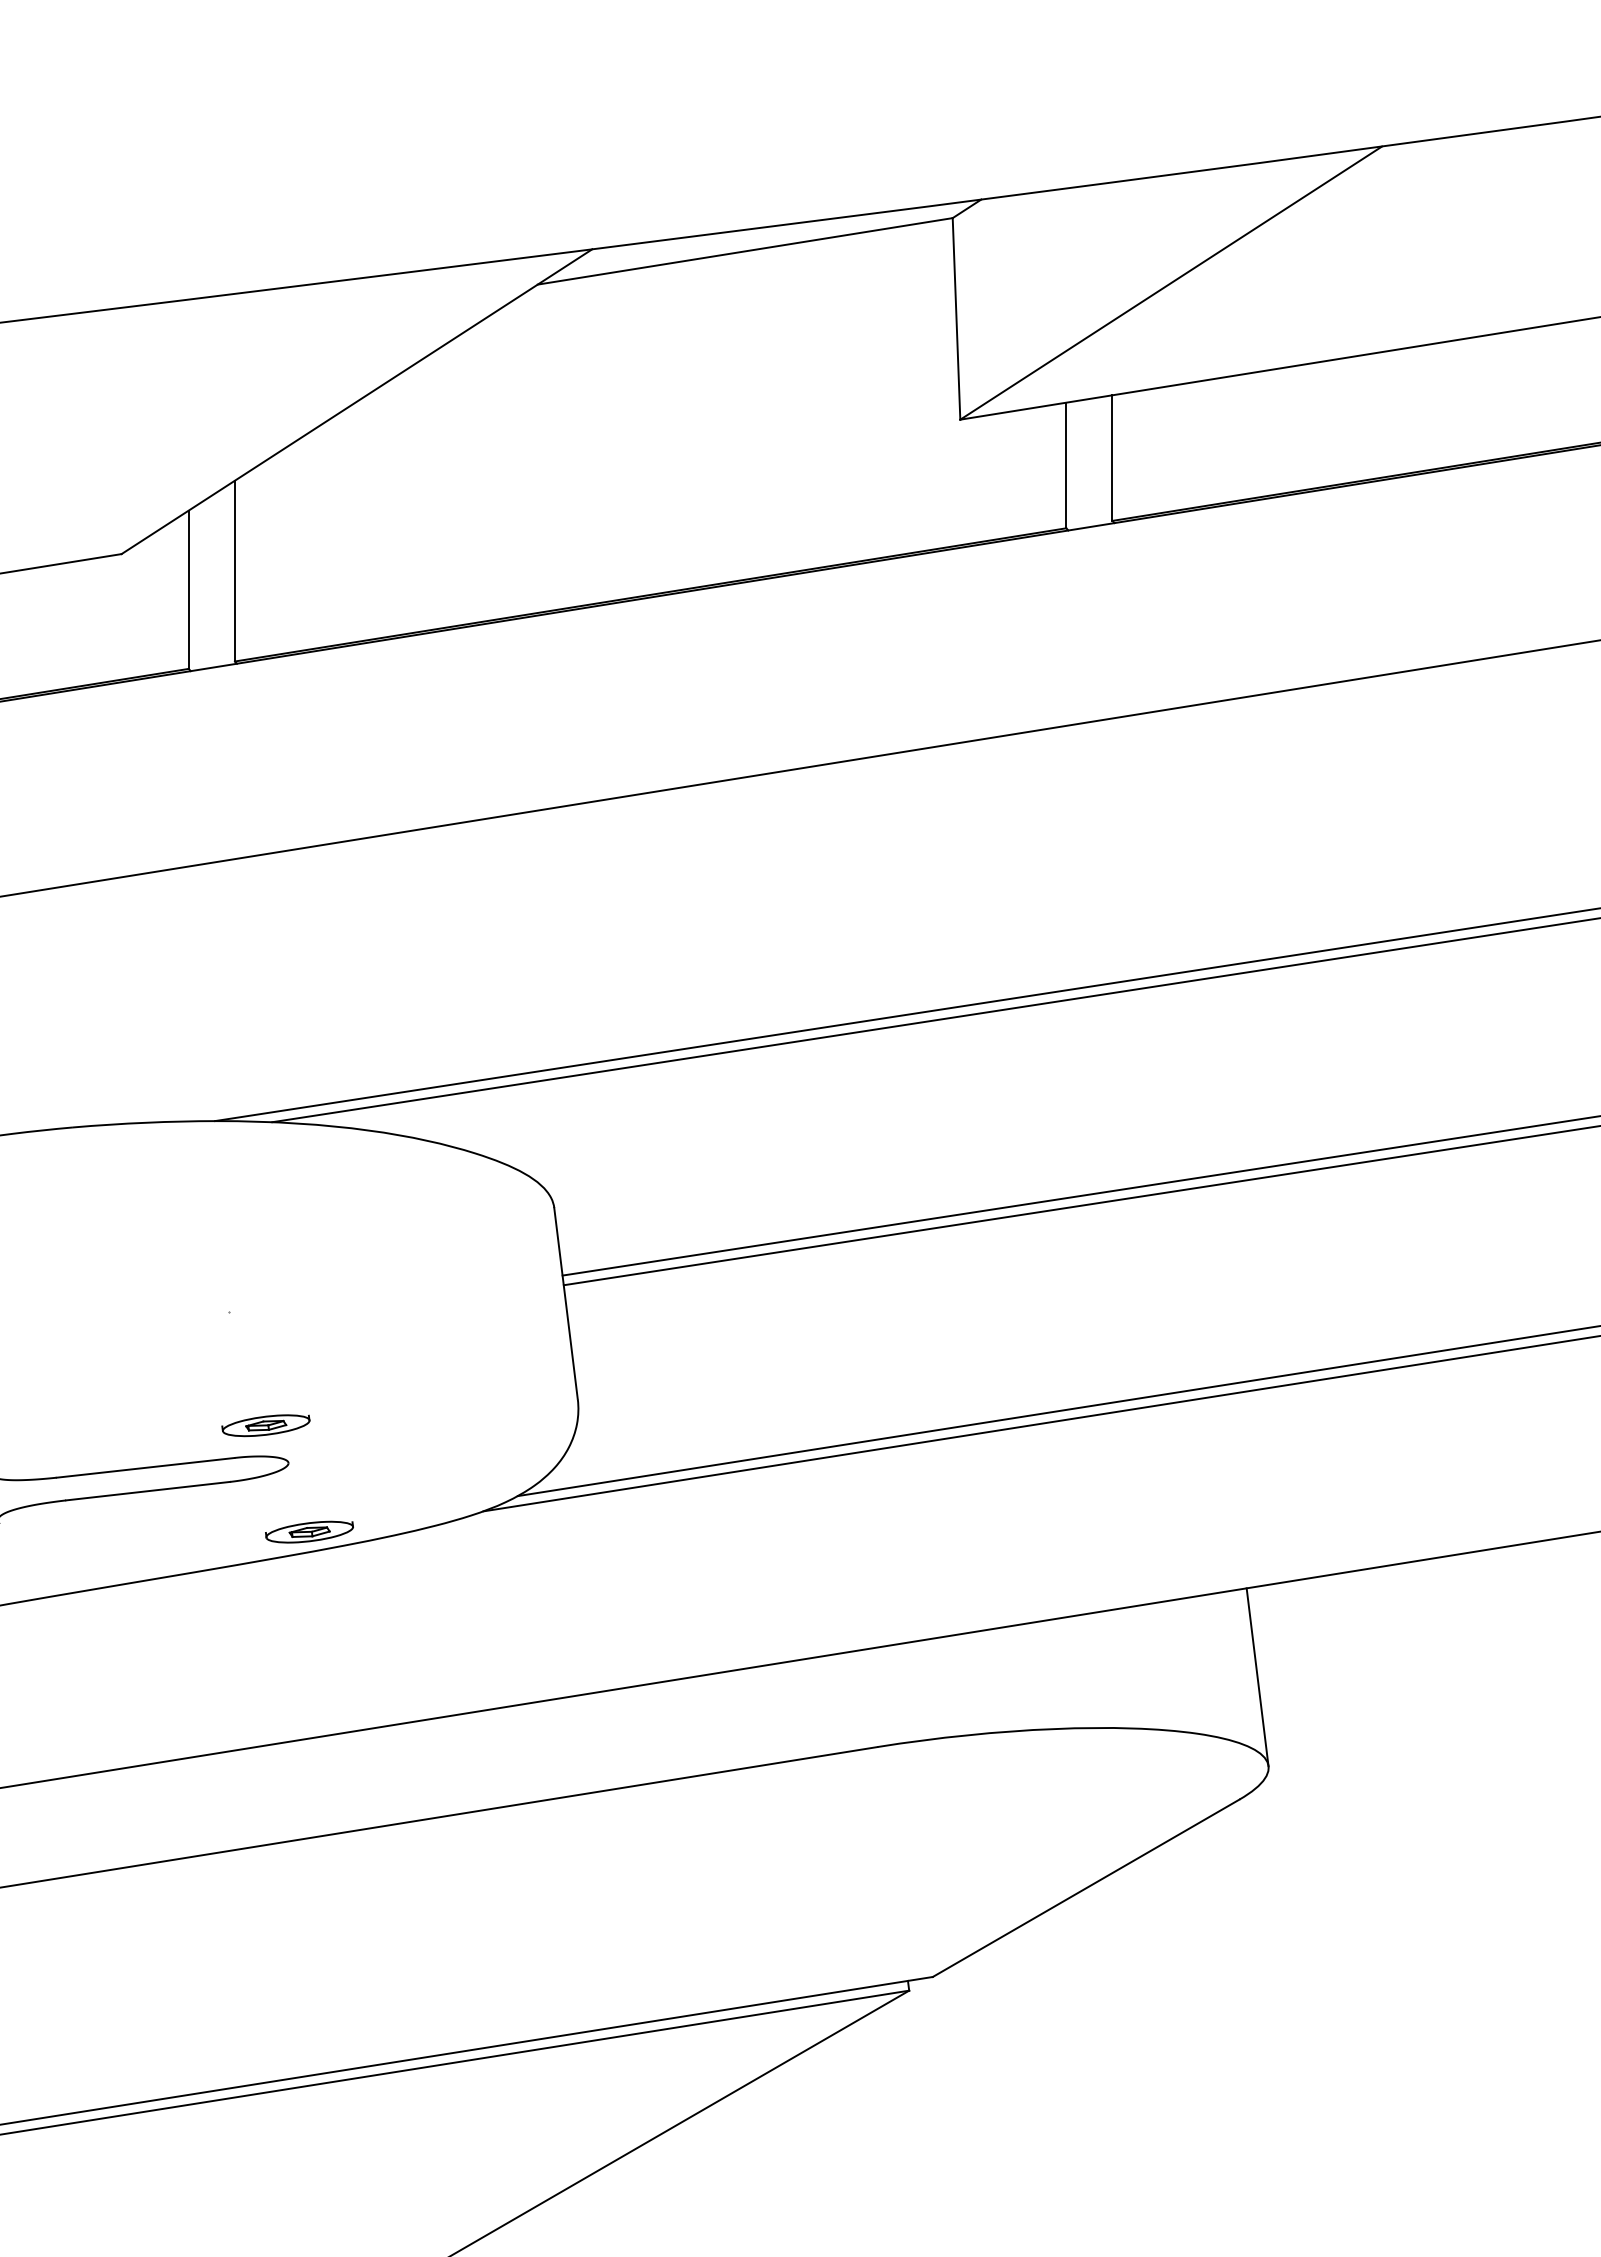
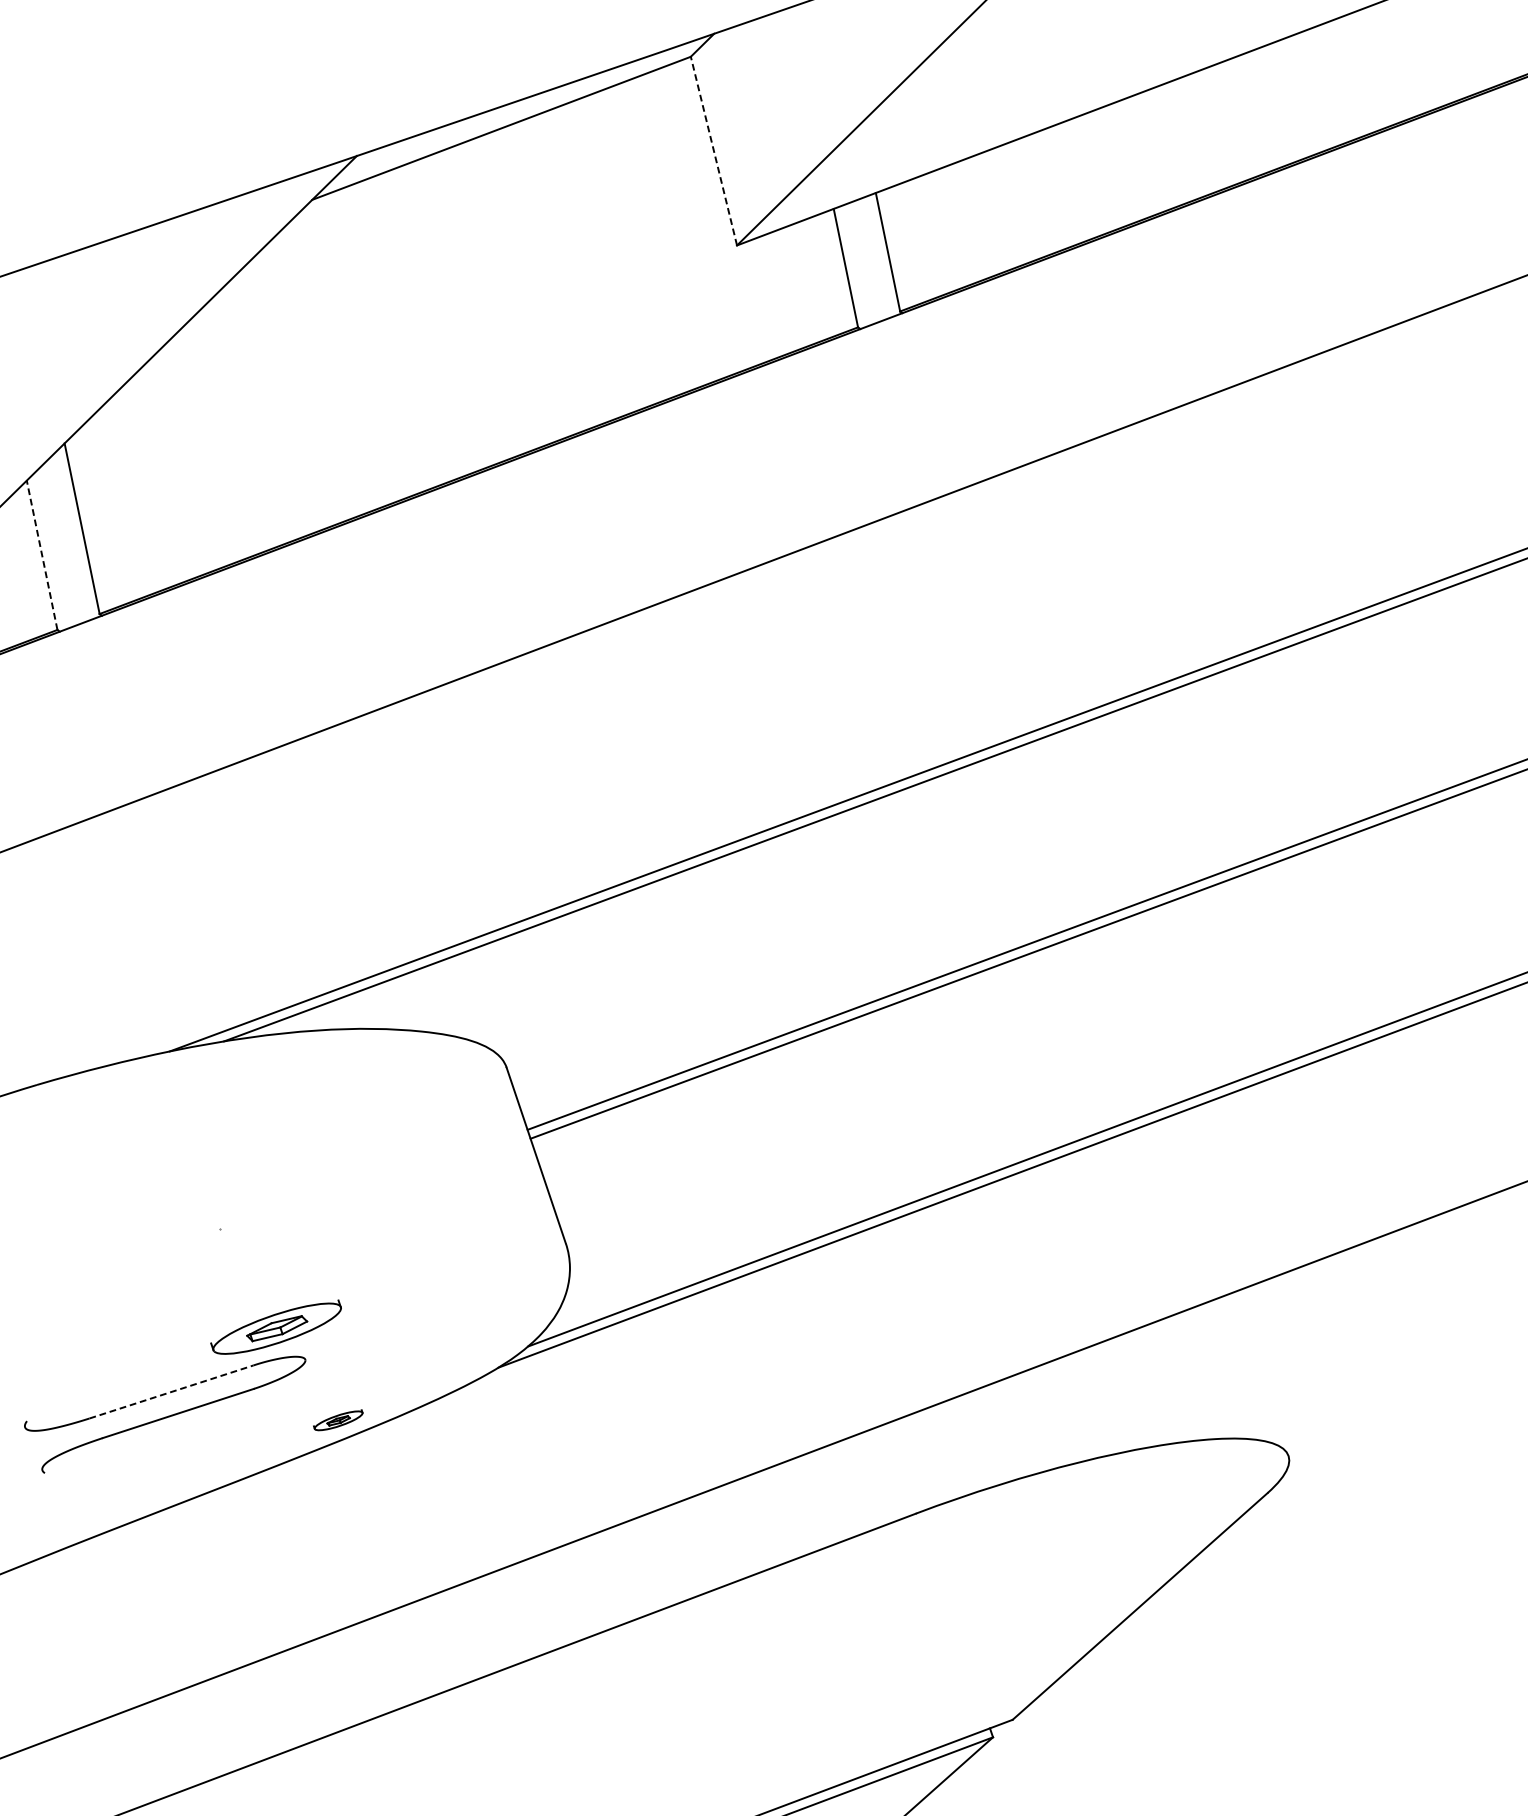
line: (956, 318) -> (713, 150), solid -> dashed
line: (188, 589) -> (41, 555), solid -> dashed
part: (265, 1425) -> (276, 1328), size x1.6
line: (146, 1467) -> (172, 1391), solid -> dashed
part: (309, 1531) -> (338, 1420), size x0.6
line: (1257, 1677) -> (1260, 1374), removed

